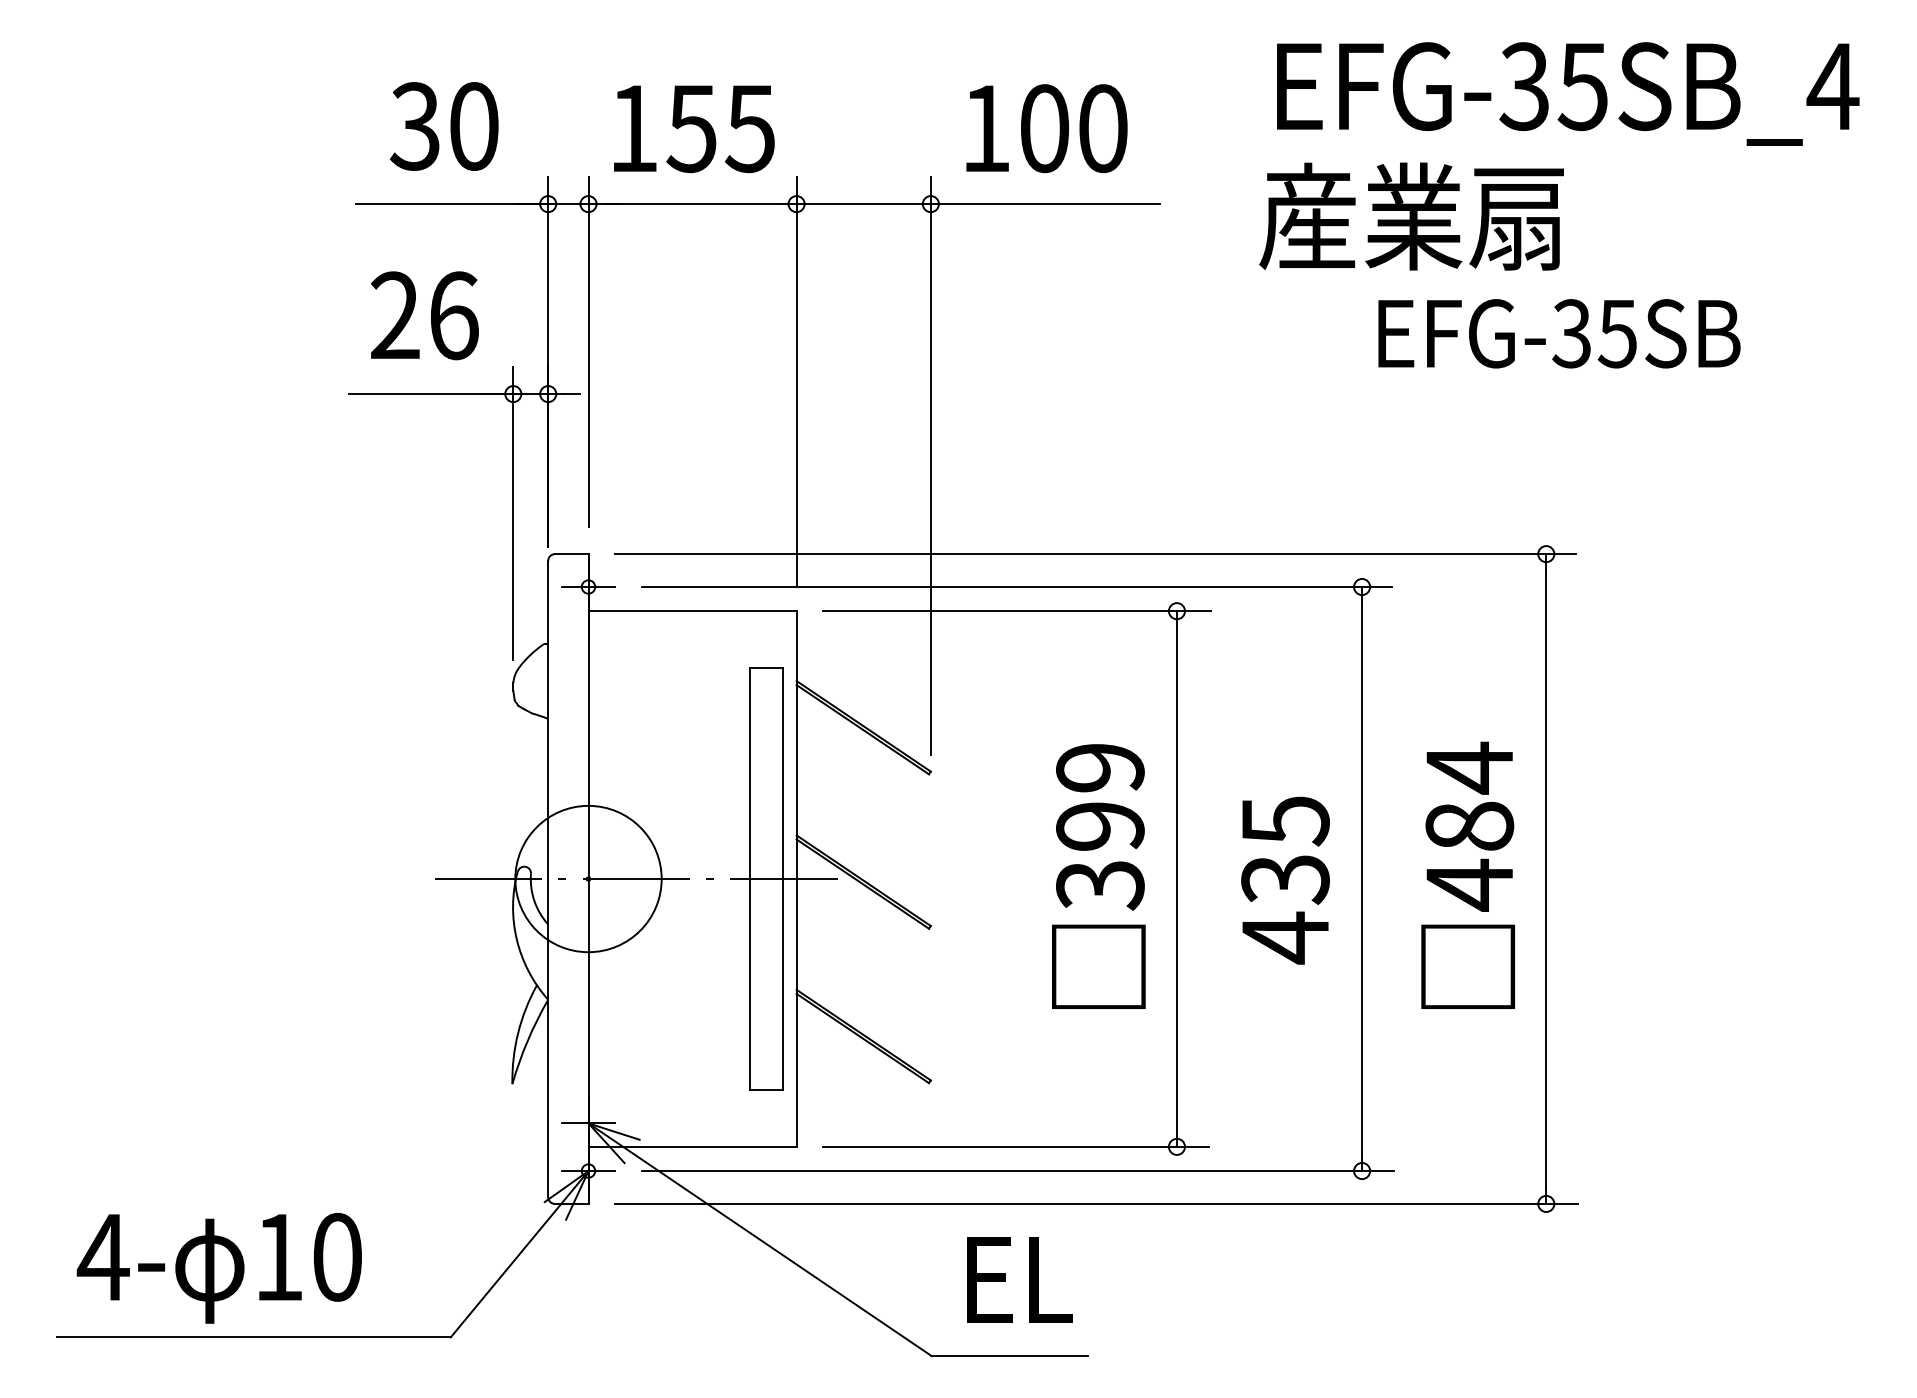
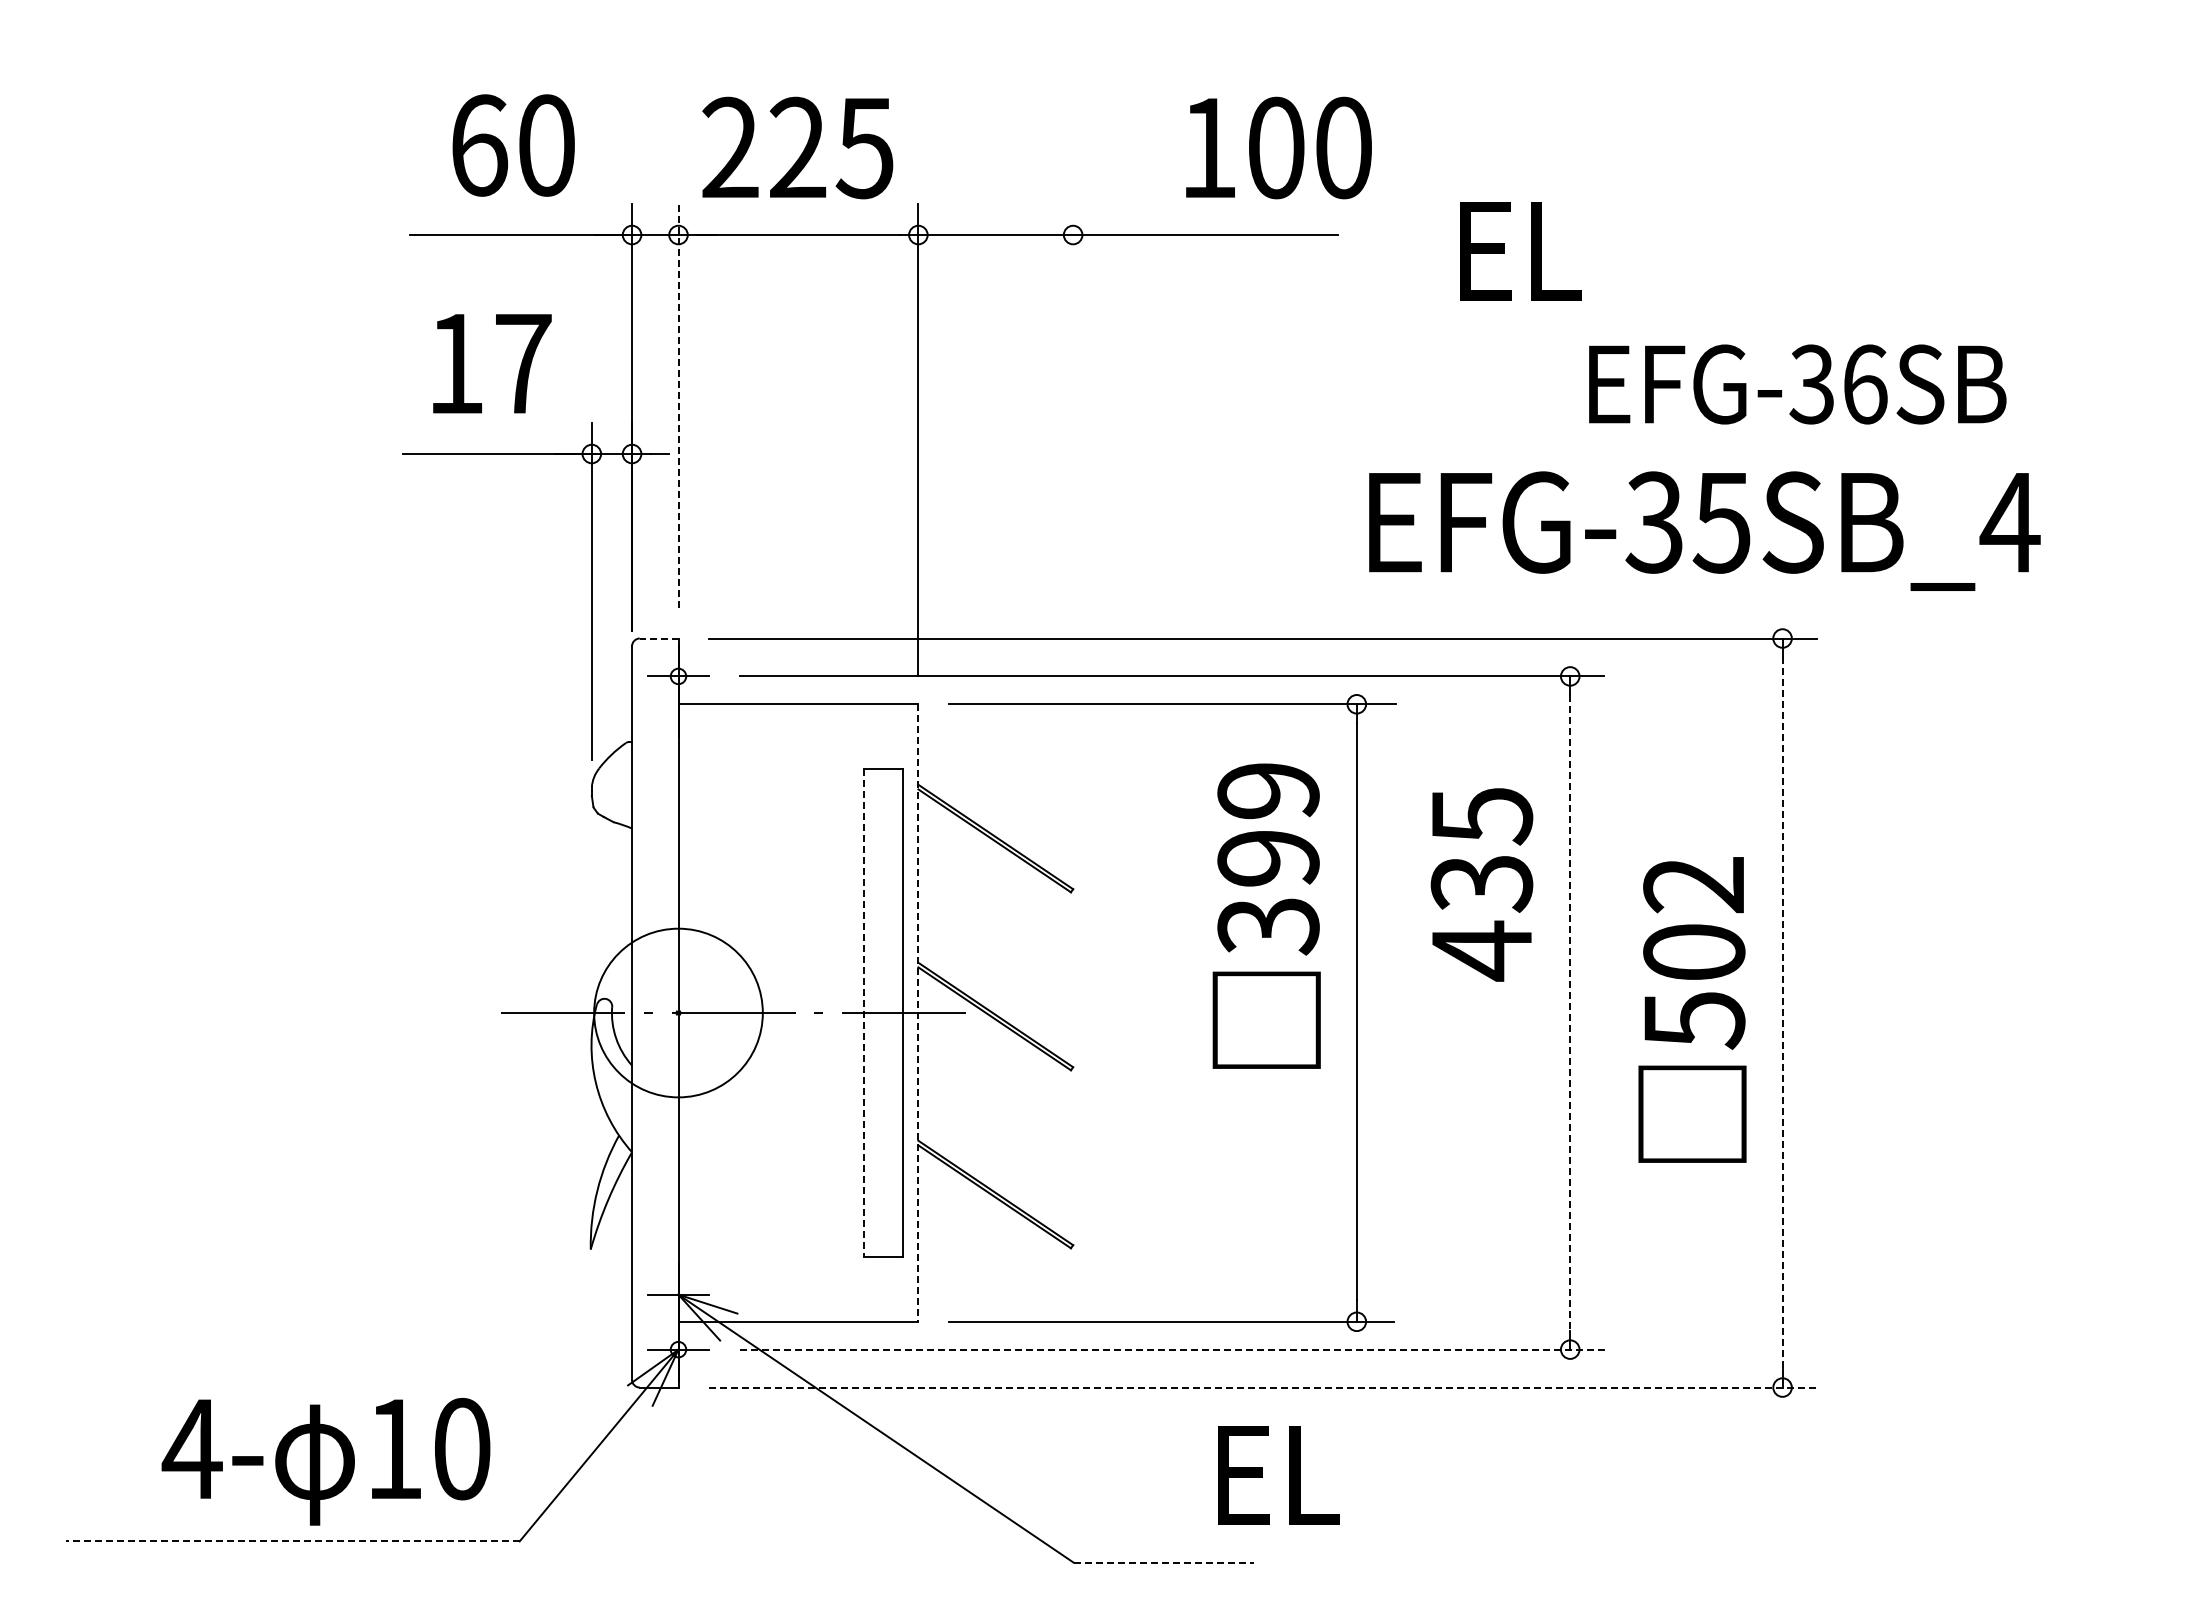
text: (1567, 93) -> (1704, 530), moved
text: (415, 126) -> (478, 145), 30 -> 60
text: (663, 128) -> (764, 147), 155 -> 225
text: (1046, 128) -> (1278, 147), moved
text: (1410, 216) -> (1626, 249), 産業扇 -> EL
text: (424, 315) -> (489, 363), 26 -> 17
text: (1617, 333) -> (1864, 384), EFG-35SB -> EFG-36SB
line: (588, 352) -> (678, 405), solid -> dashed
line: (931, 466) -> (1073, 537), removed
line: (571, 554) -> (658, 638), solid -> dashed
text: (1469, 826) -> (1694, 952), 484 -> 502
text: (1098, 875) -> (1266, 915), moved
line: (749, 879) -> (864, 1013), solid -> dashed
line: (796, 879) -> (918, 1013), solid -> dashed
line: (1362, 879) -> (1570, 1013), solid -> dashed
line: (1546, 879) -> (1782, 1013), solid -> dashed
text: (1285, 880) -> (1481, 884), moved
line: (1017, 1170) -> (1173, 1349), solid -> dashed
line: (1096, 1203) -> (1264, 1387), solid -> dashed
text: (218, 1268) -> (325, 1461), moved
text: (1019, 1280) -> (1278, 1475), moved
line: (253, 1337) -> (292, 1541), solid -> dashed
line: (1010, 1355) -> (1164, 1562), solid -> dashed

